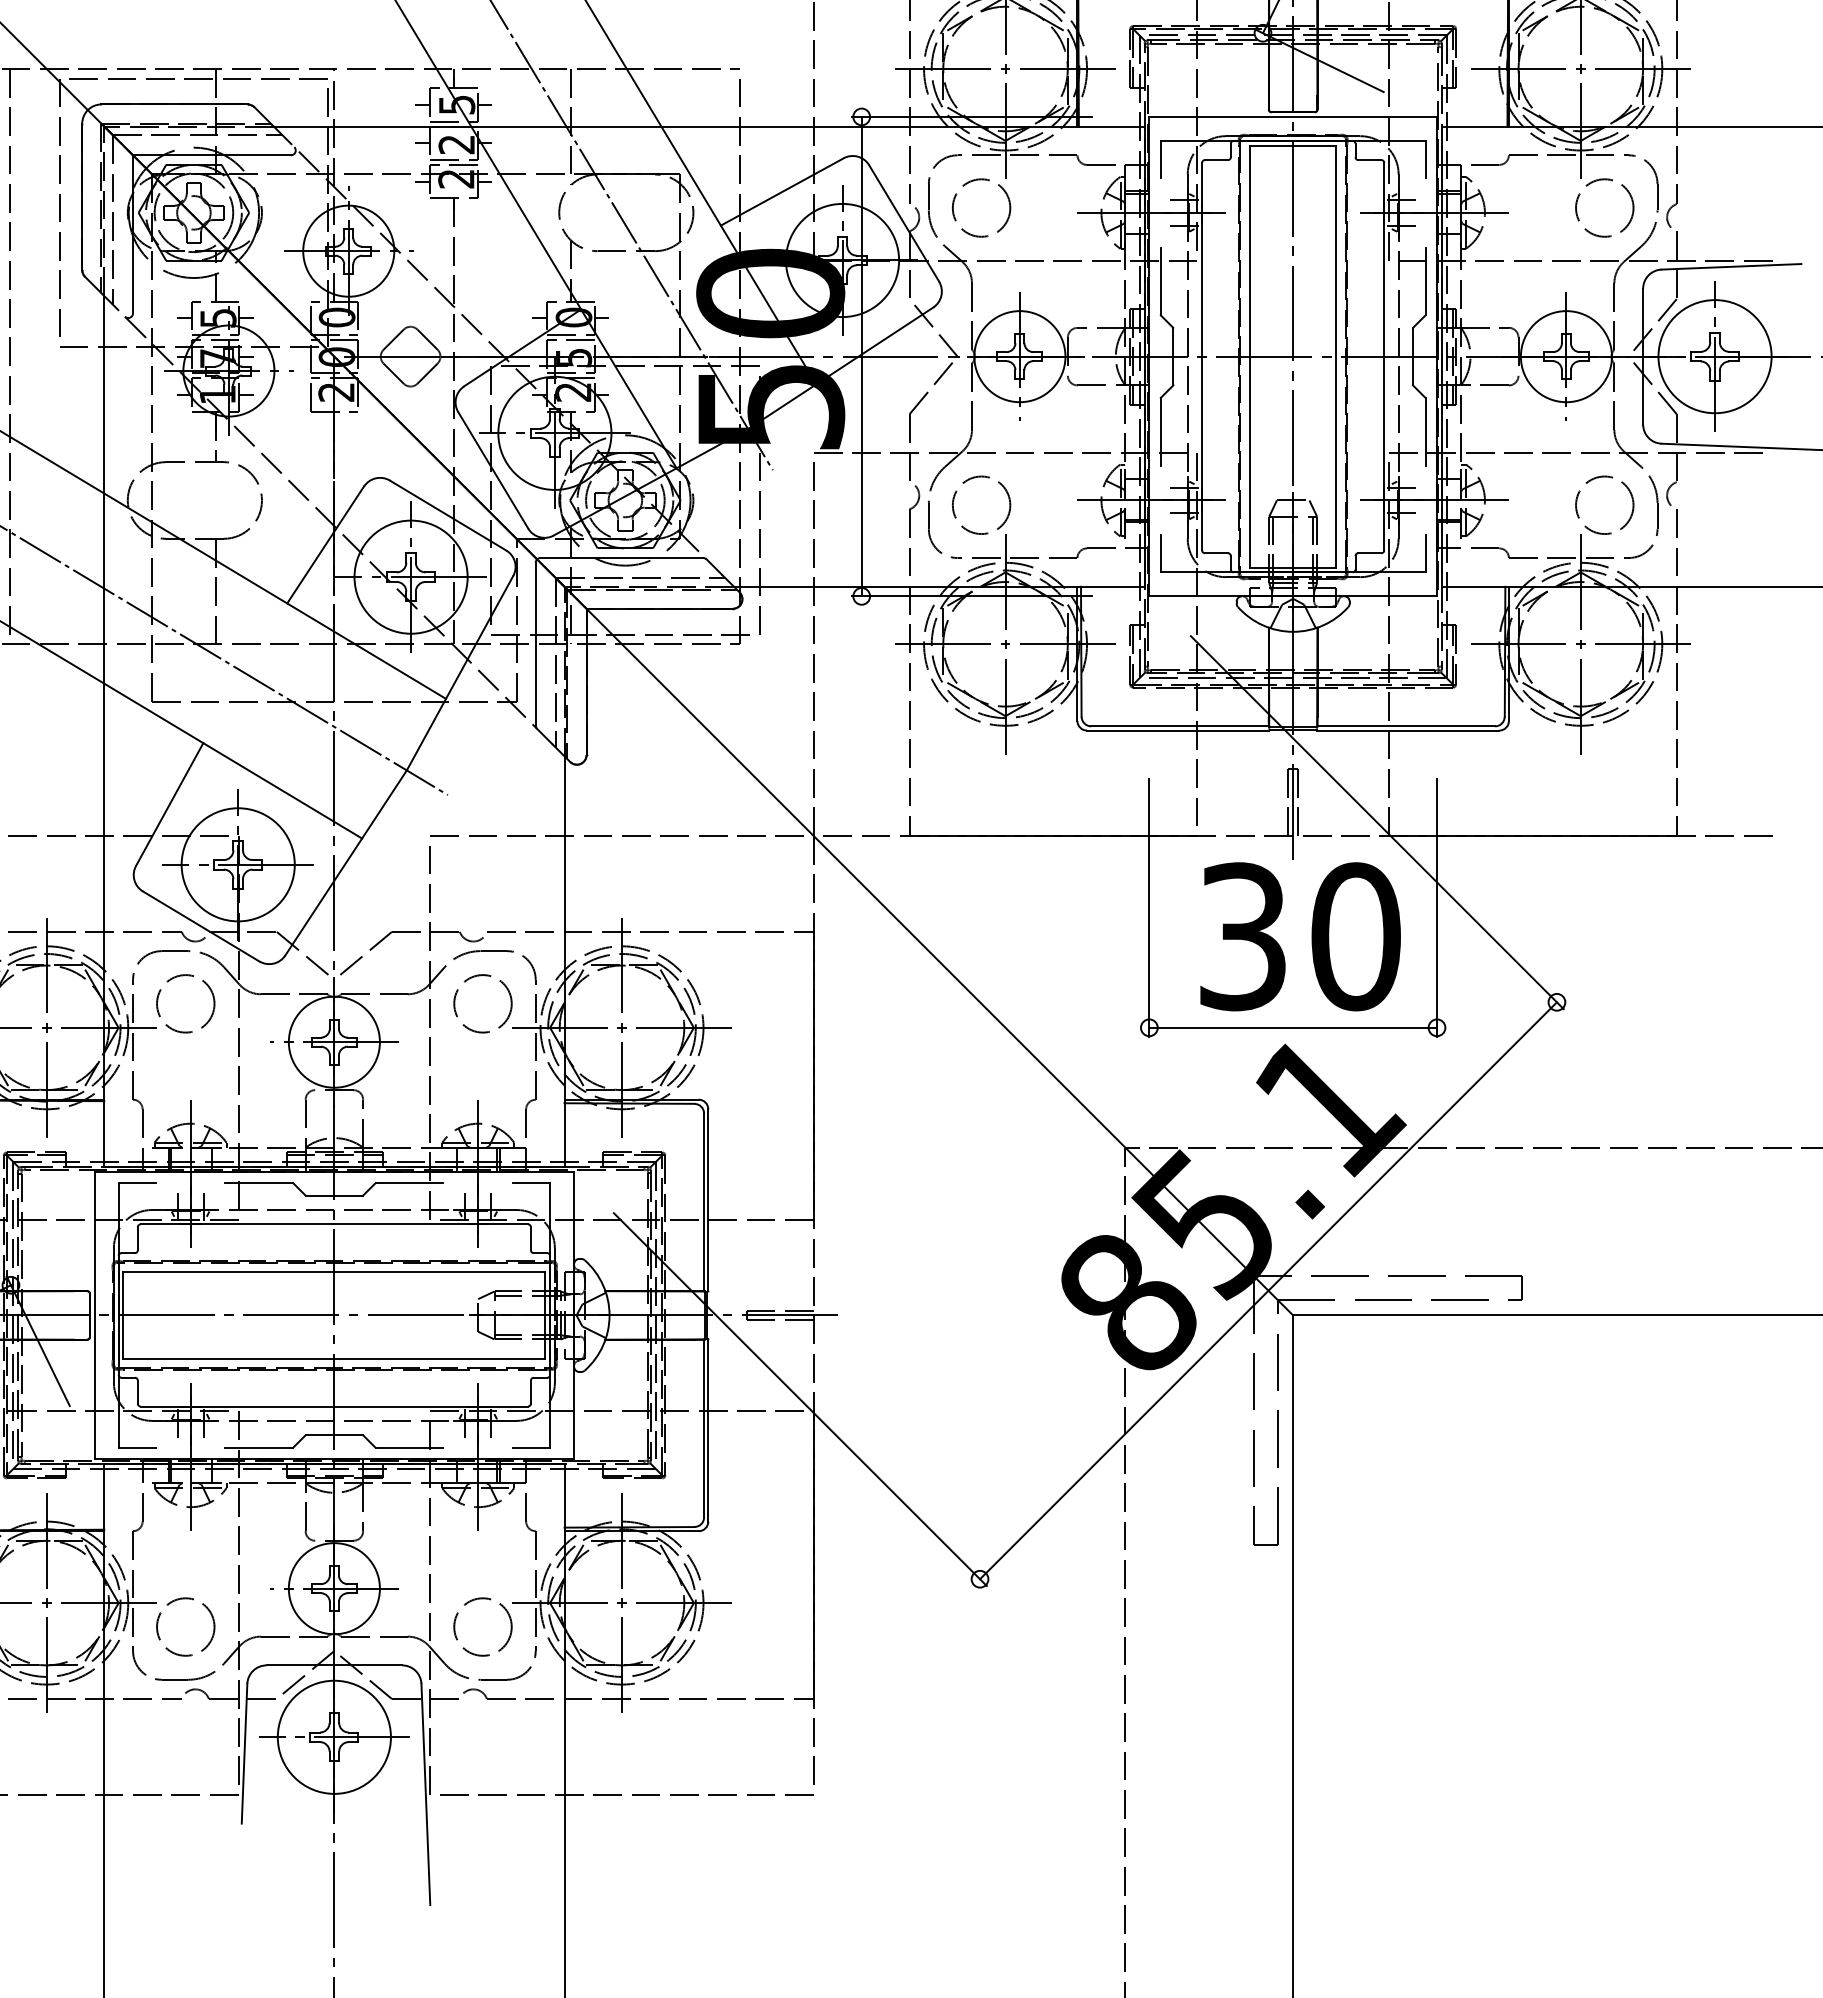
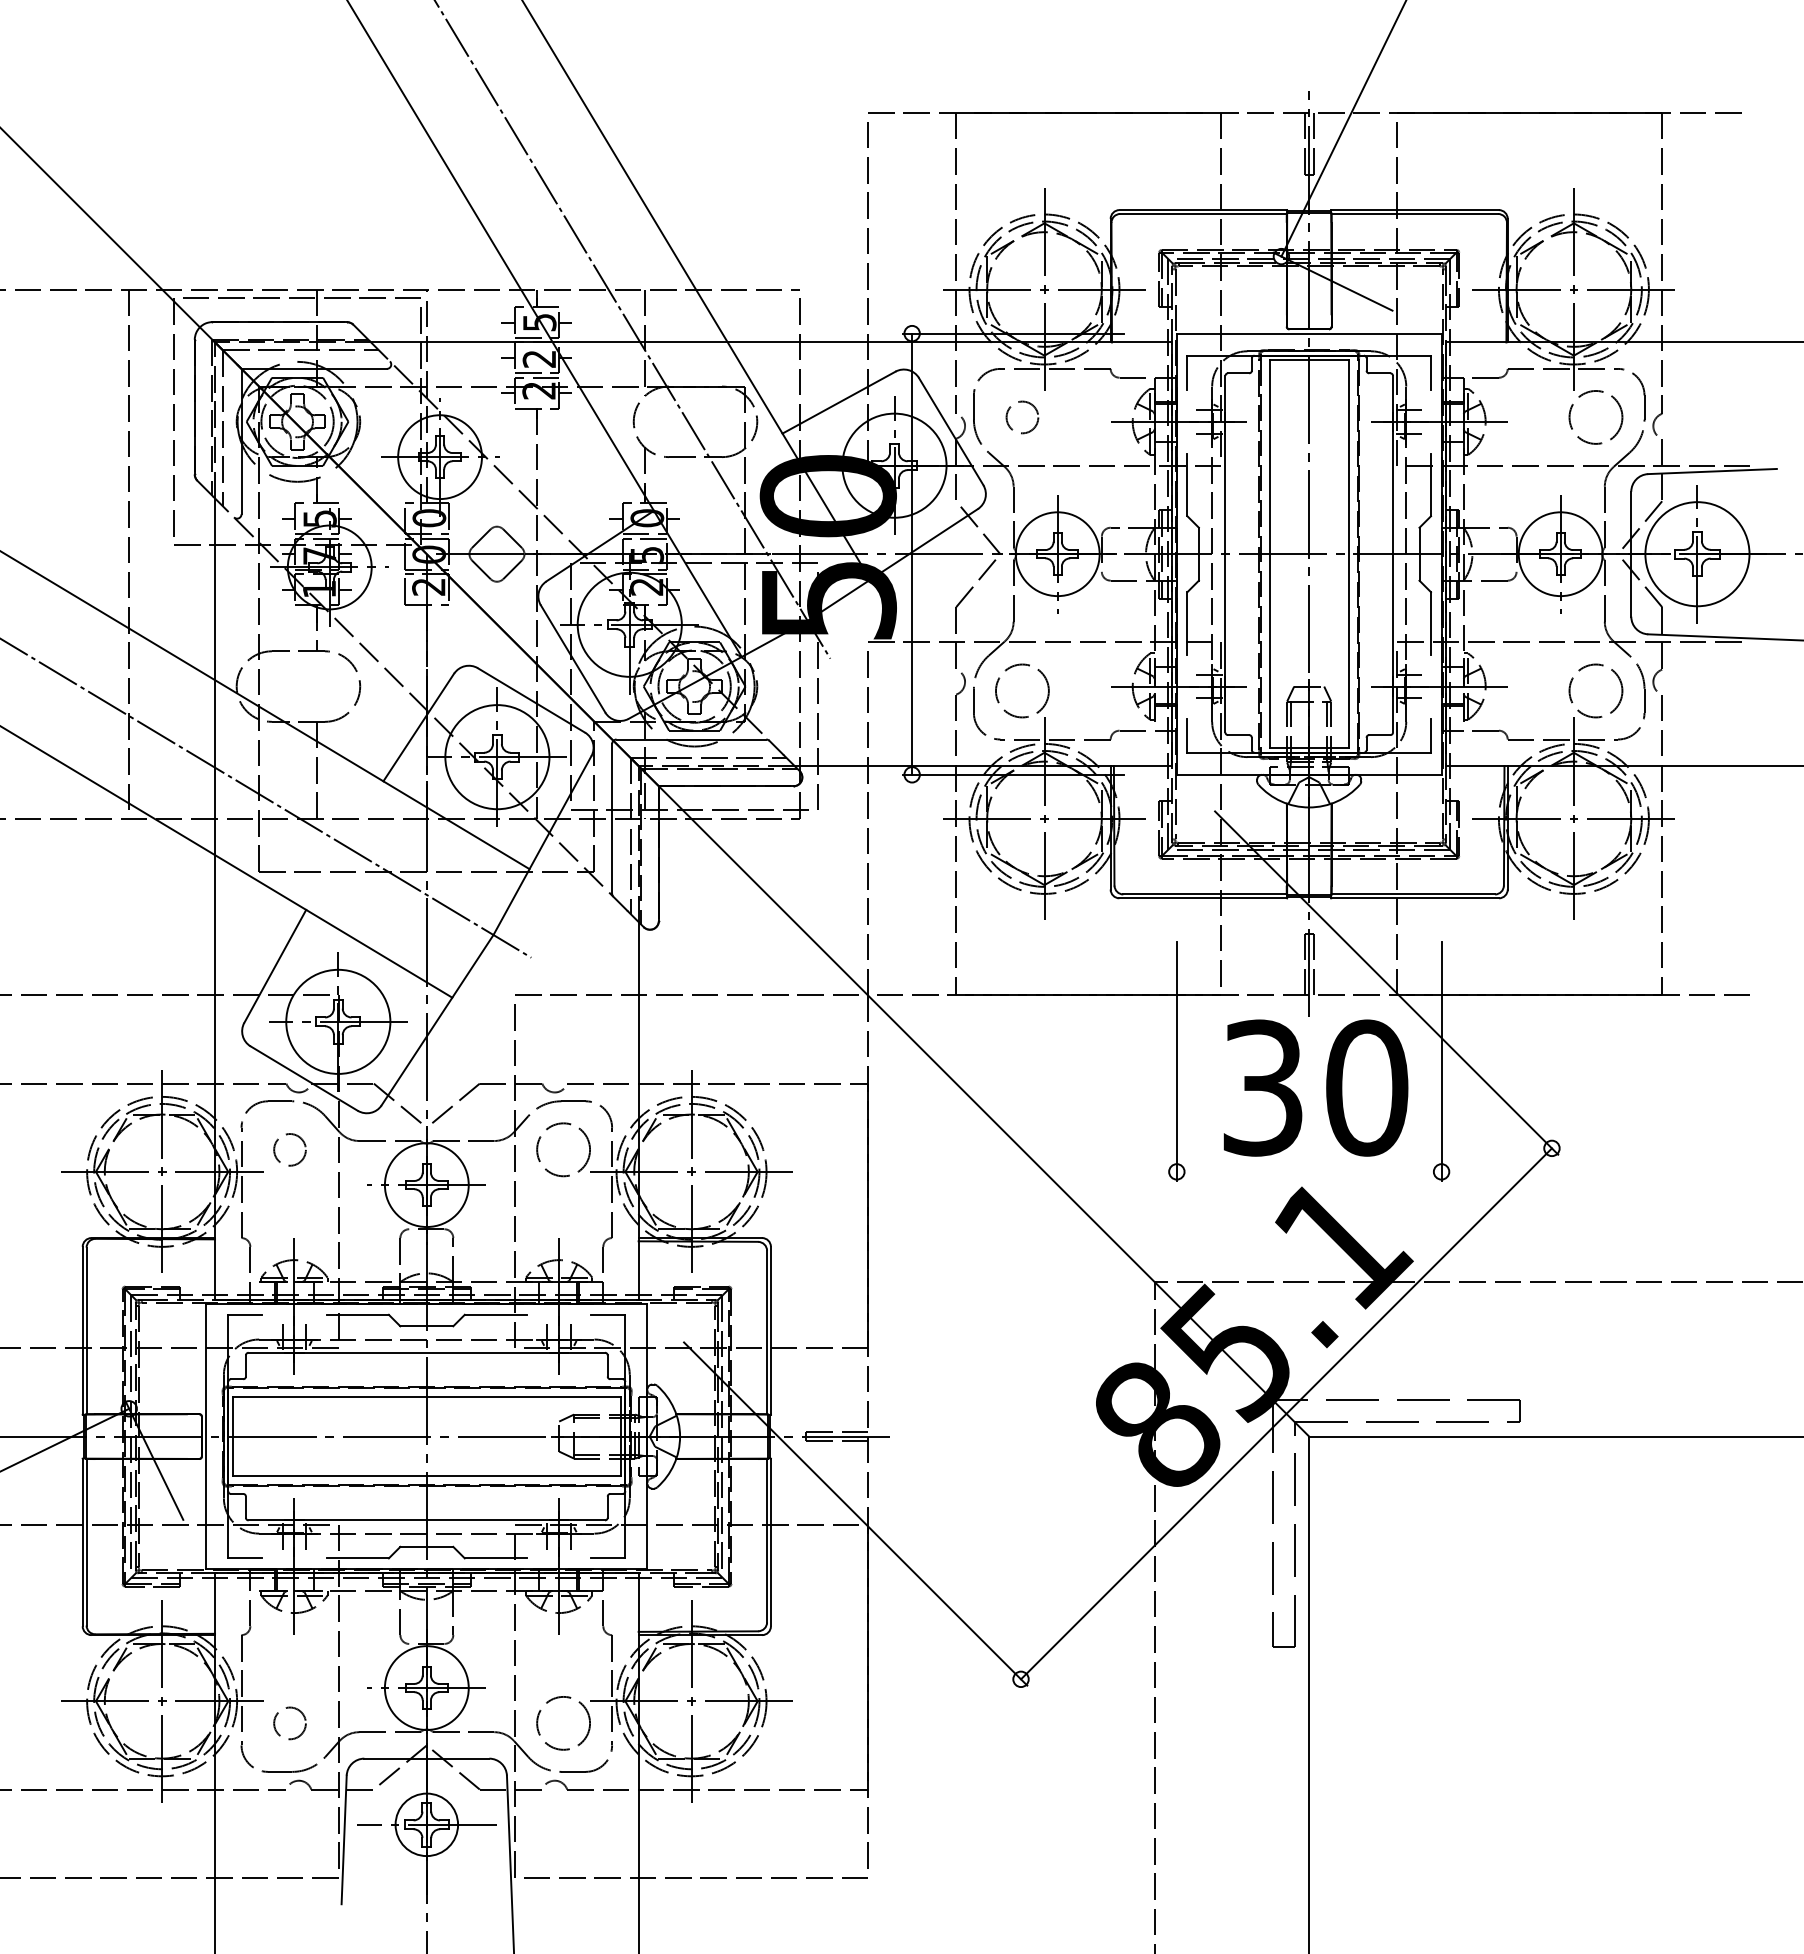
circle: (981, 208) -> (1022, 417), size x0.6
circle: (185, 1003) -> (289, 1149), size x0.6
line: (1292, 1027) -> (1308, 1171), removed
circle: (185, 1627) -> (289, 1723), size x0.6
circle: (334, 1736) -> (426, 1824), size x0.6

